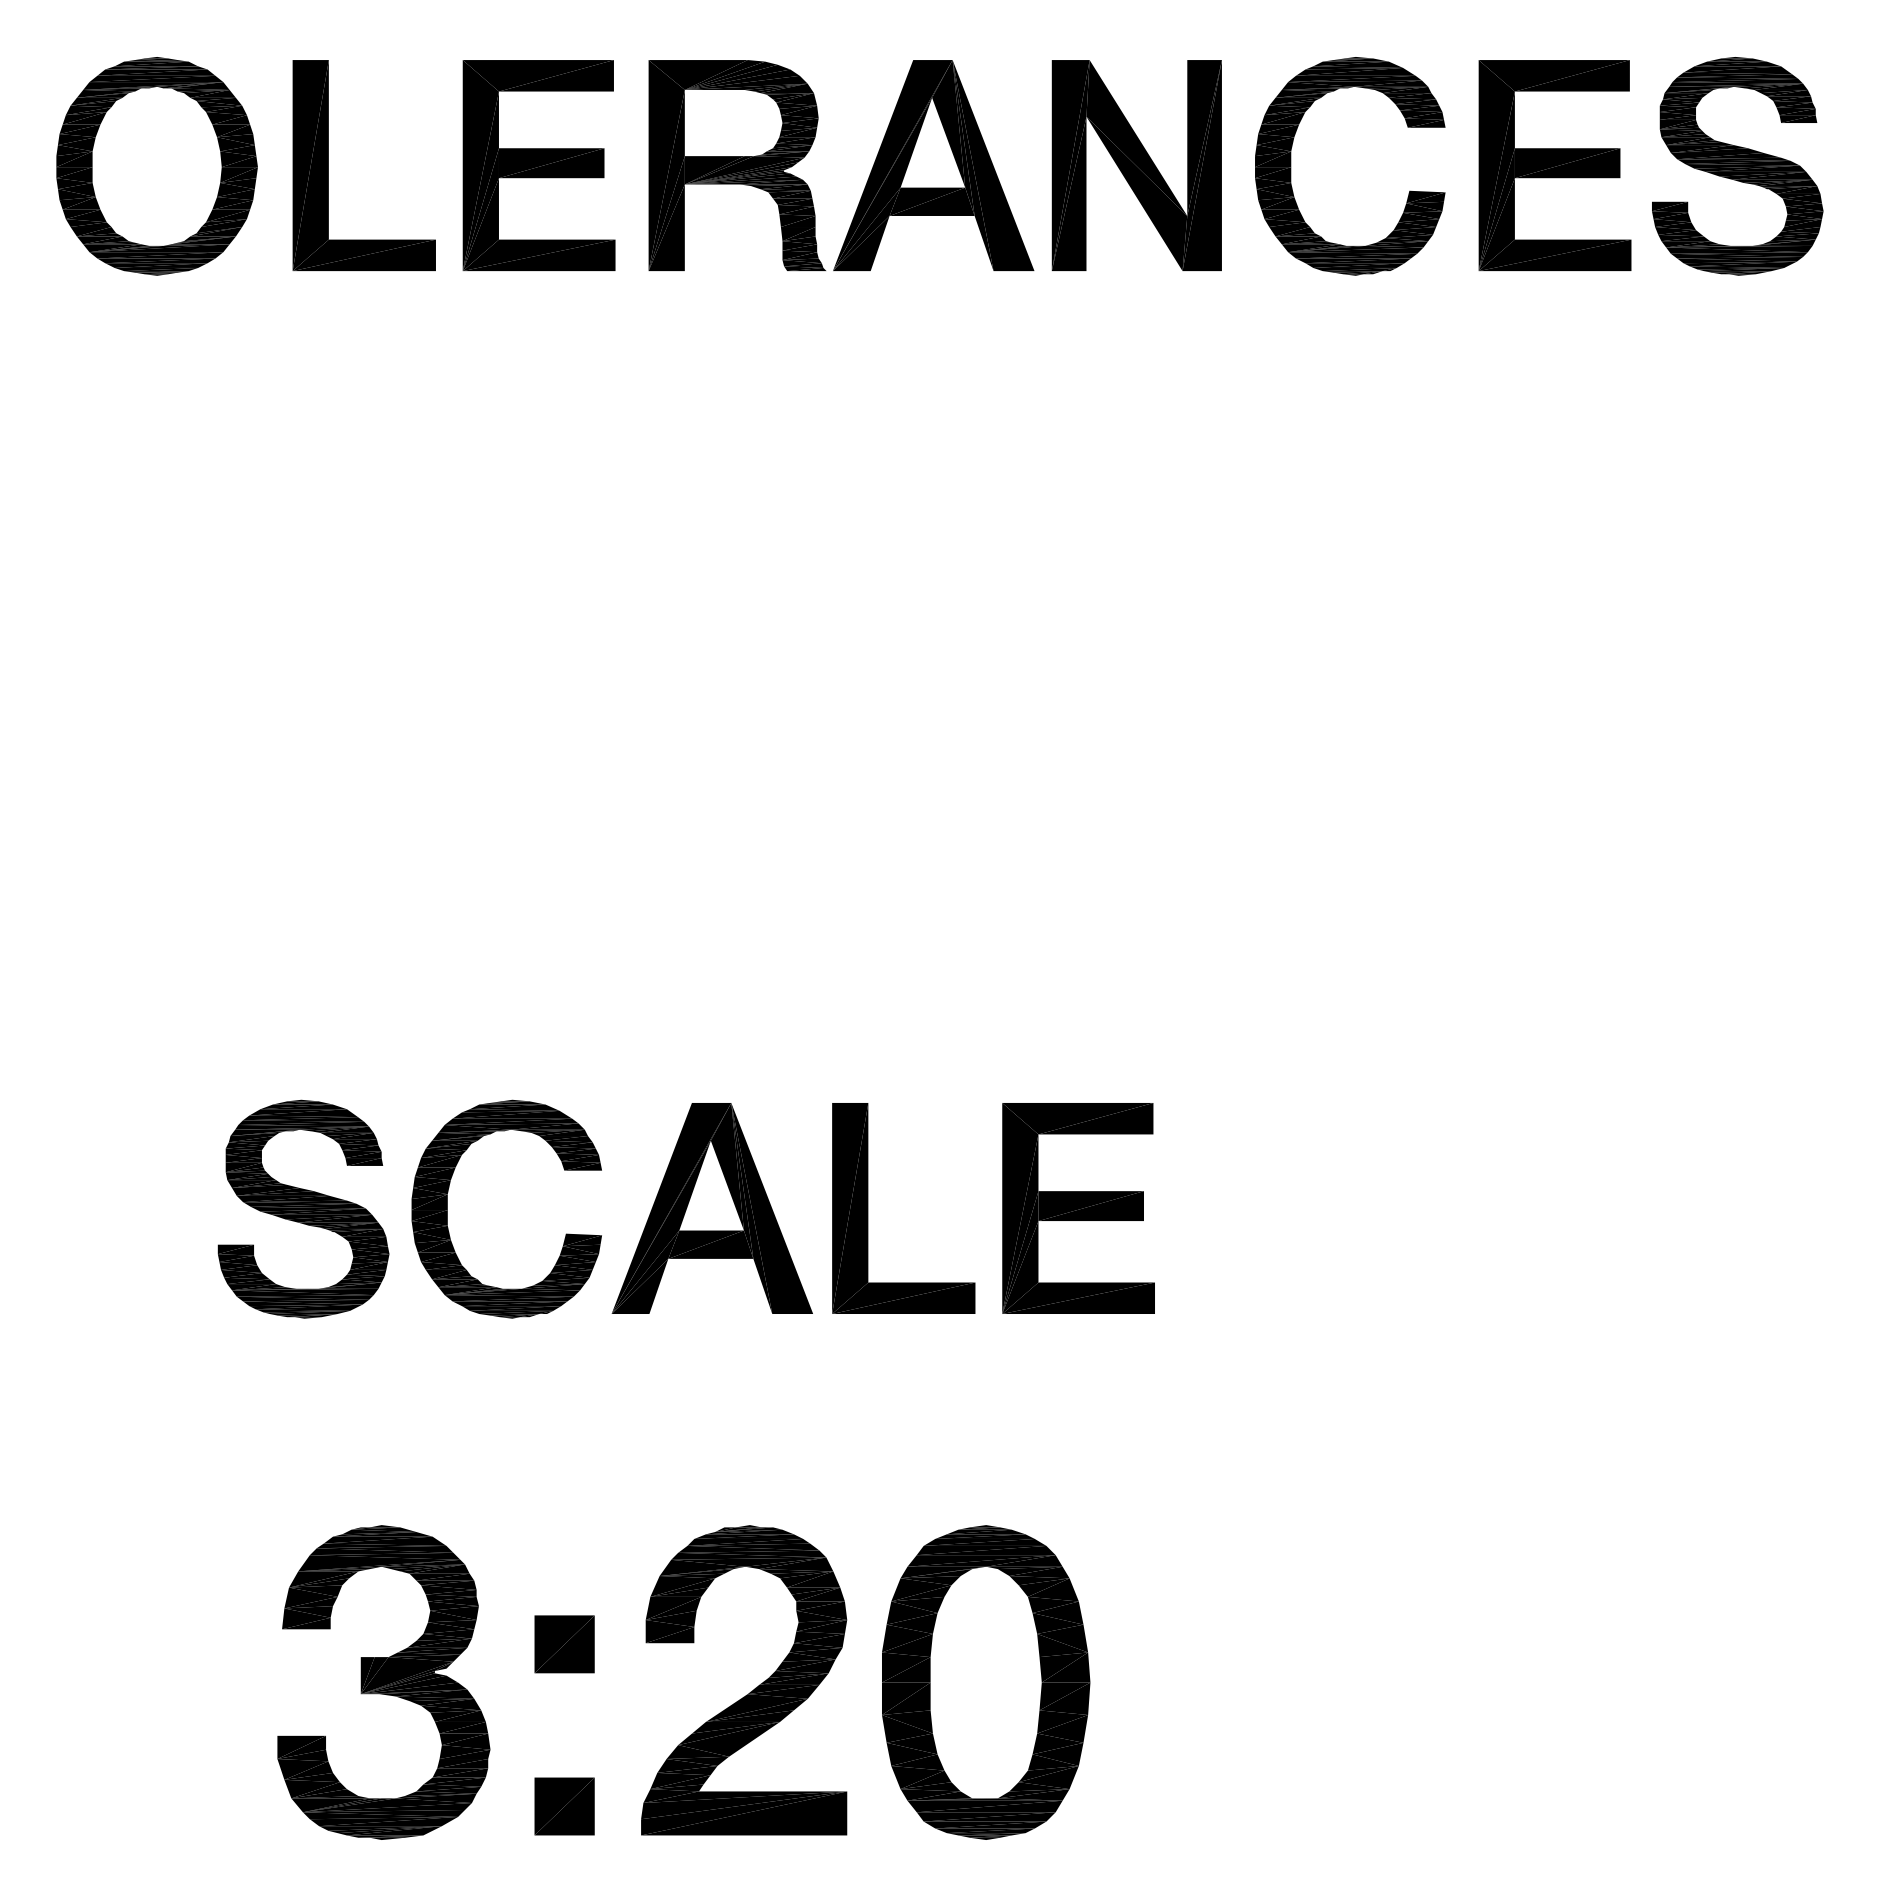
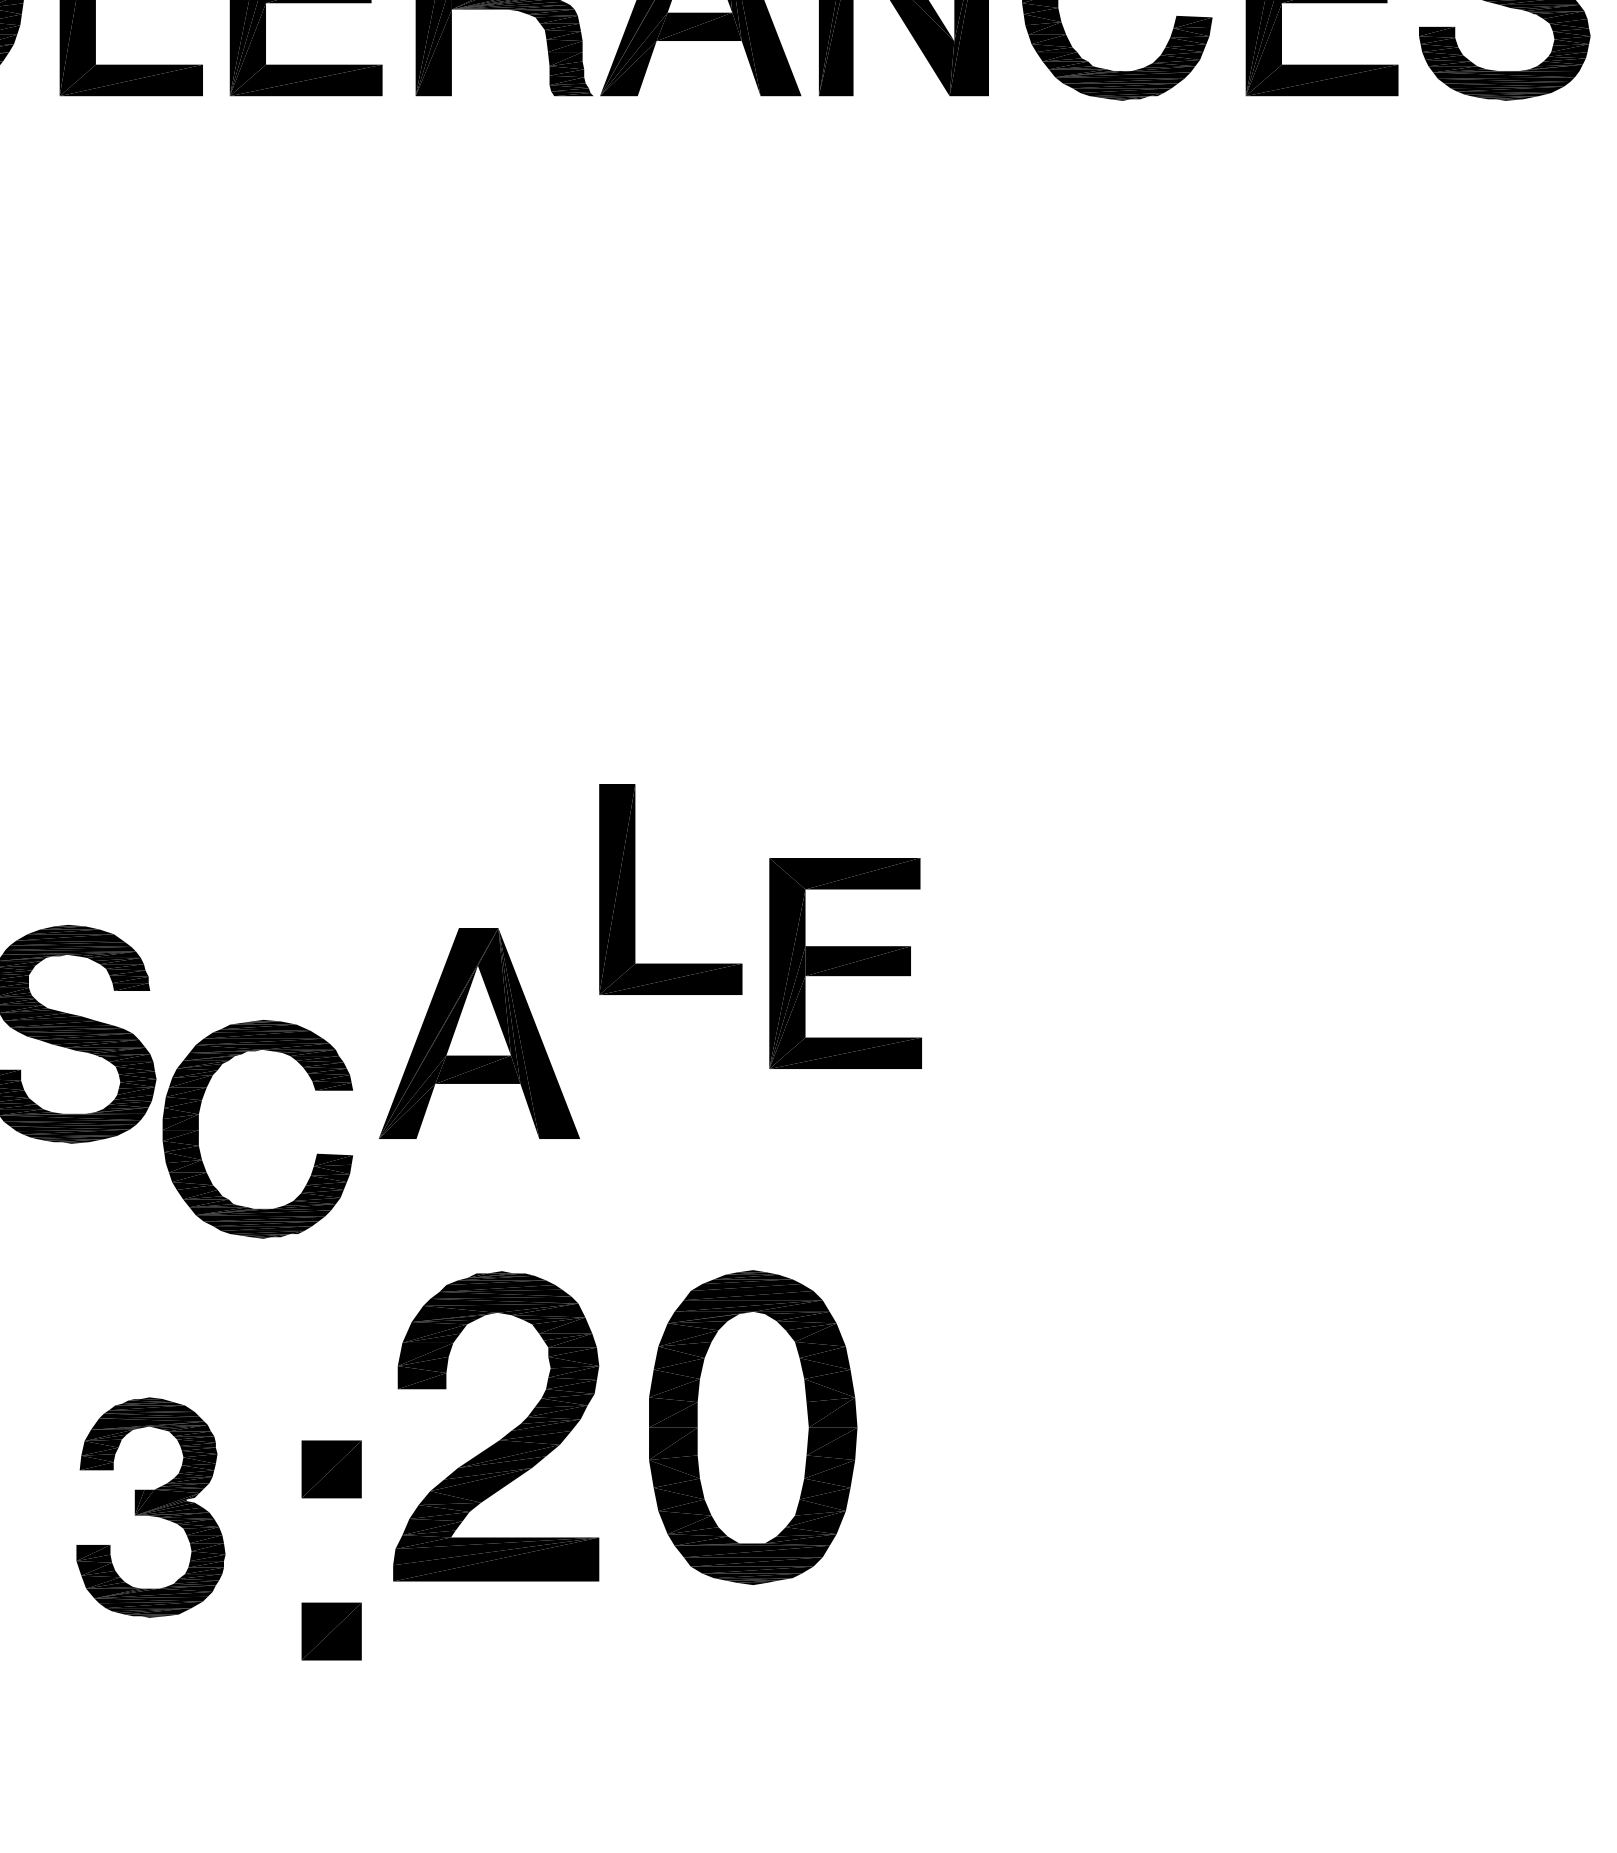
part: (447, 1208) -> (198, 1128), moved
part: (868, 1208) -> (635, 889), moved
part: (1078, 1208) -> (845, 963), moved
part: (383, 1682) -> (150, 1507), size x0.7
part: (986, 1682) -> (753, 1427), moved
part: (750, 1691) -> (502, 1437), moved

